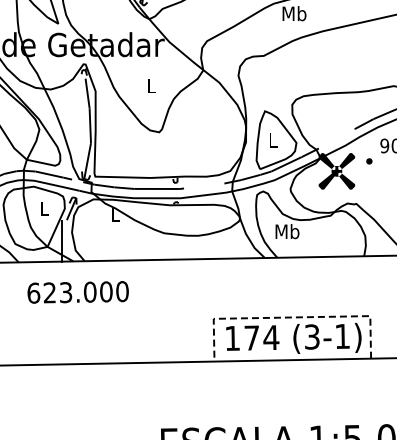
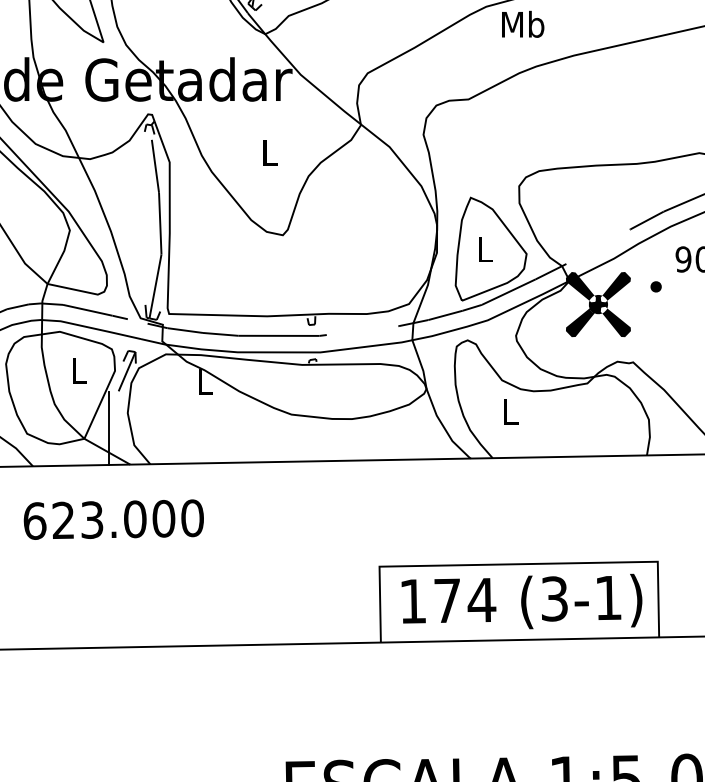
text: (287, 231) -> (510, 411), Mb -> L
text: (77, 292) -> (112, 519), moved
line: (291, 317) -> (517, 564), dashed -> solid

